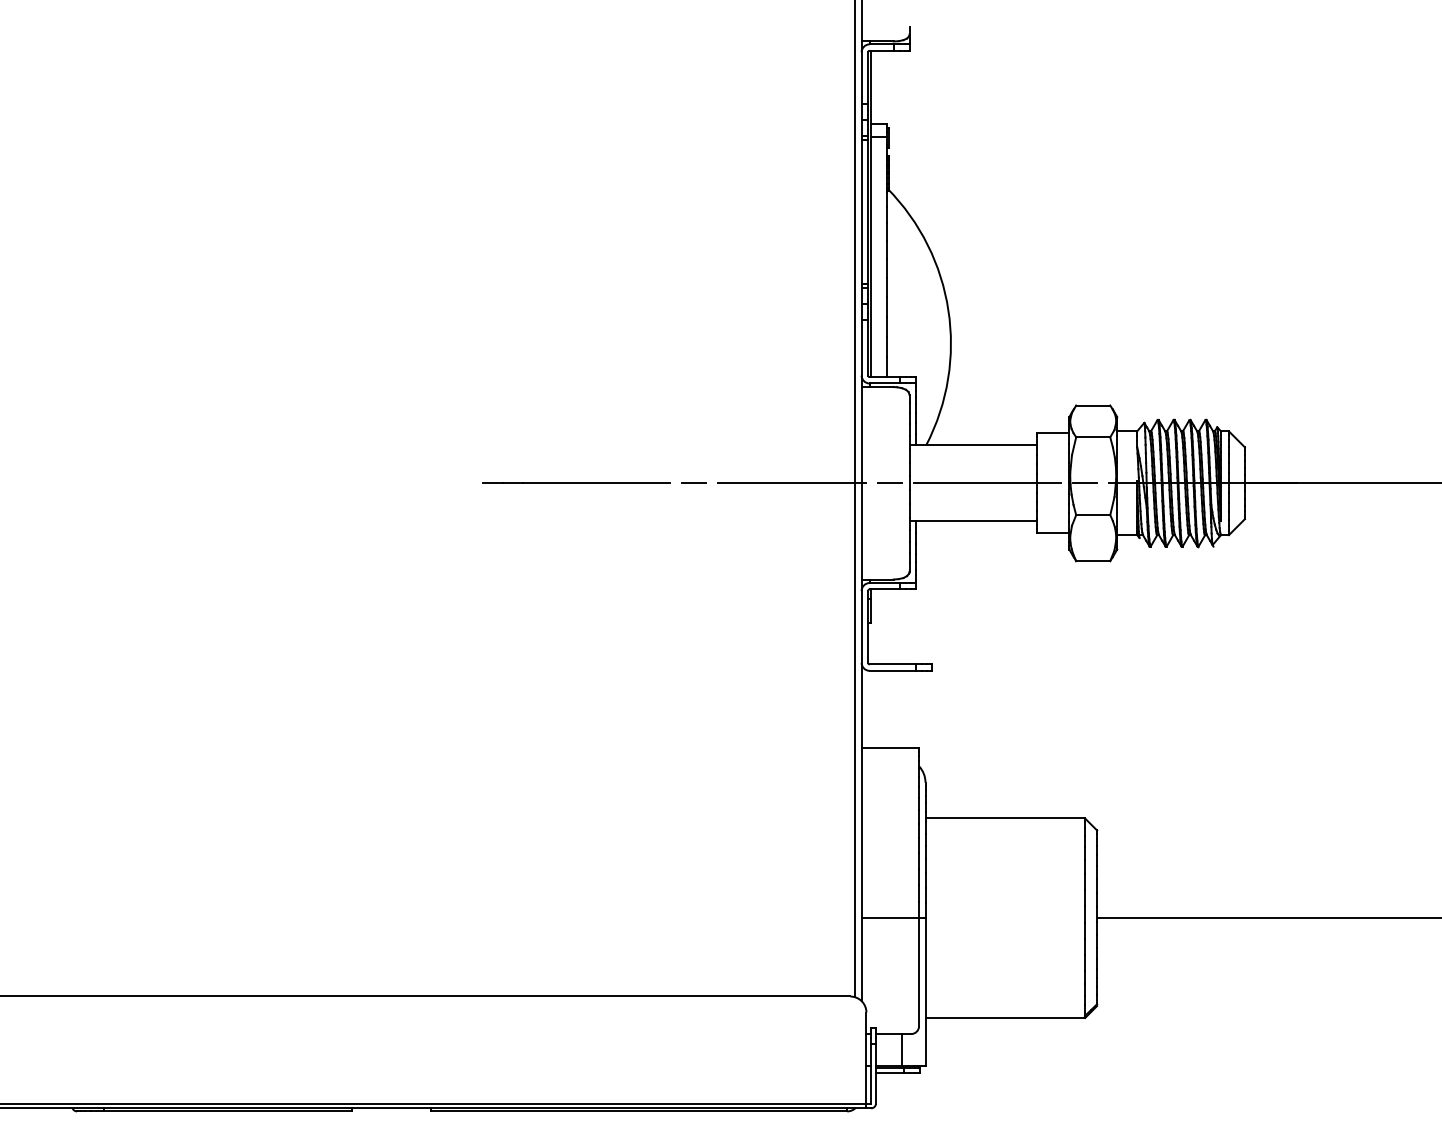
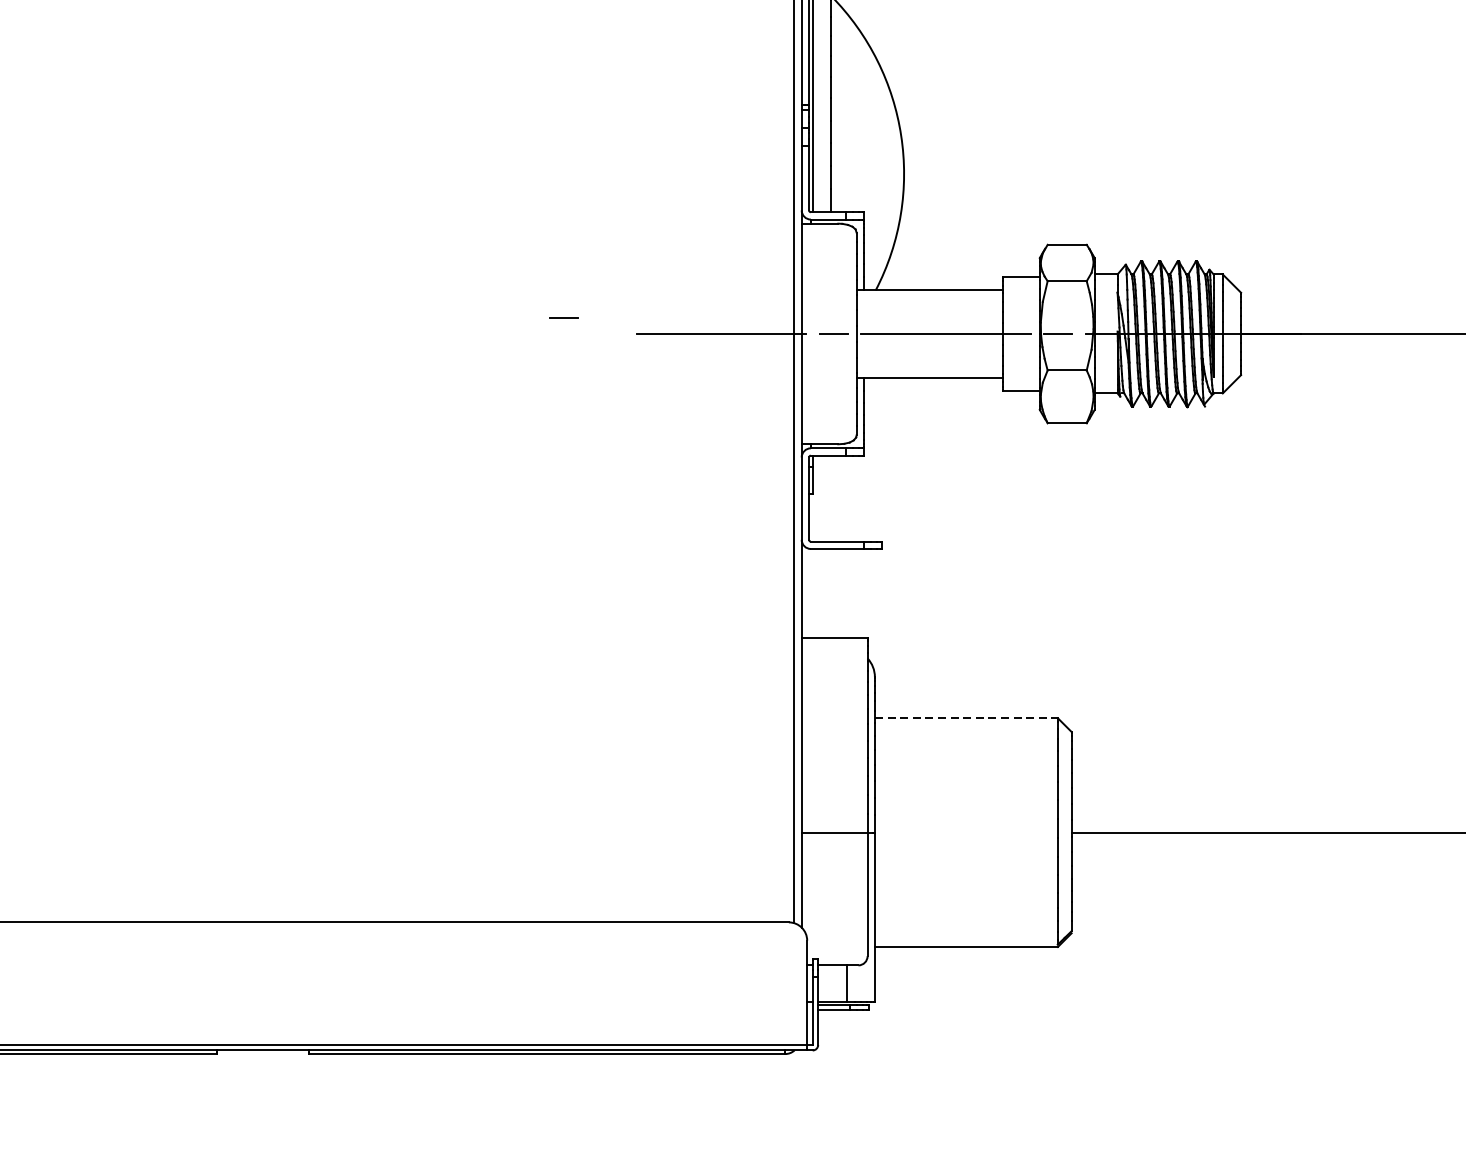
line: (576, 482) -> (474, 333), removed
line: (693, 482) -> (563, 317), moved
line: (1005, 818) -> (966, 718), solid -> dashed

